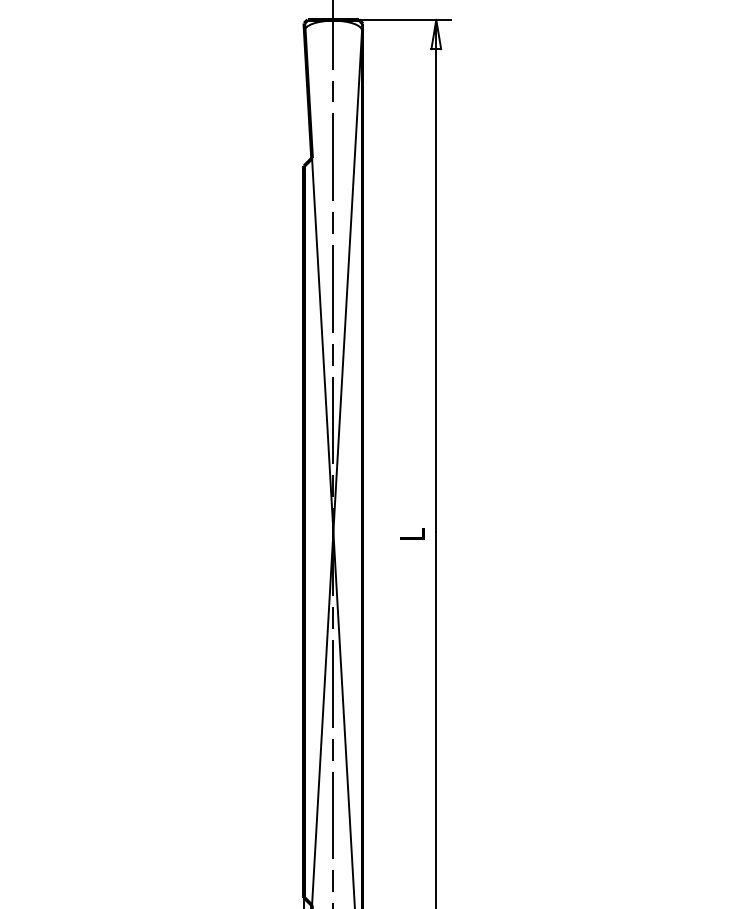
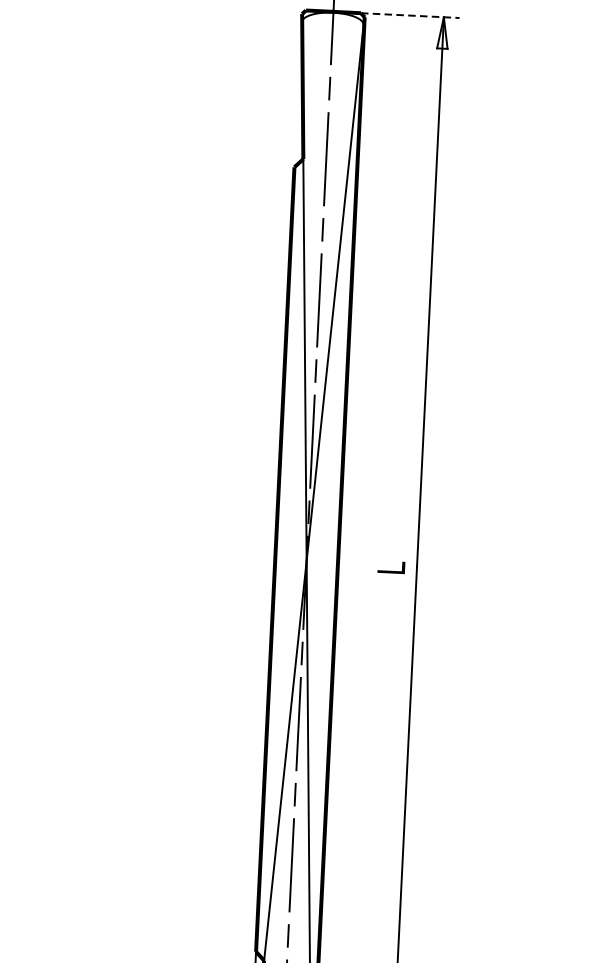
line: (404, 19) -> (409, 15), solid -> dashed

